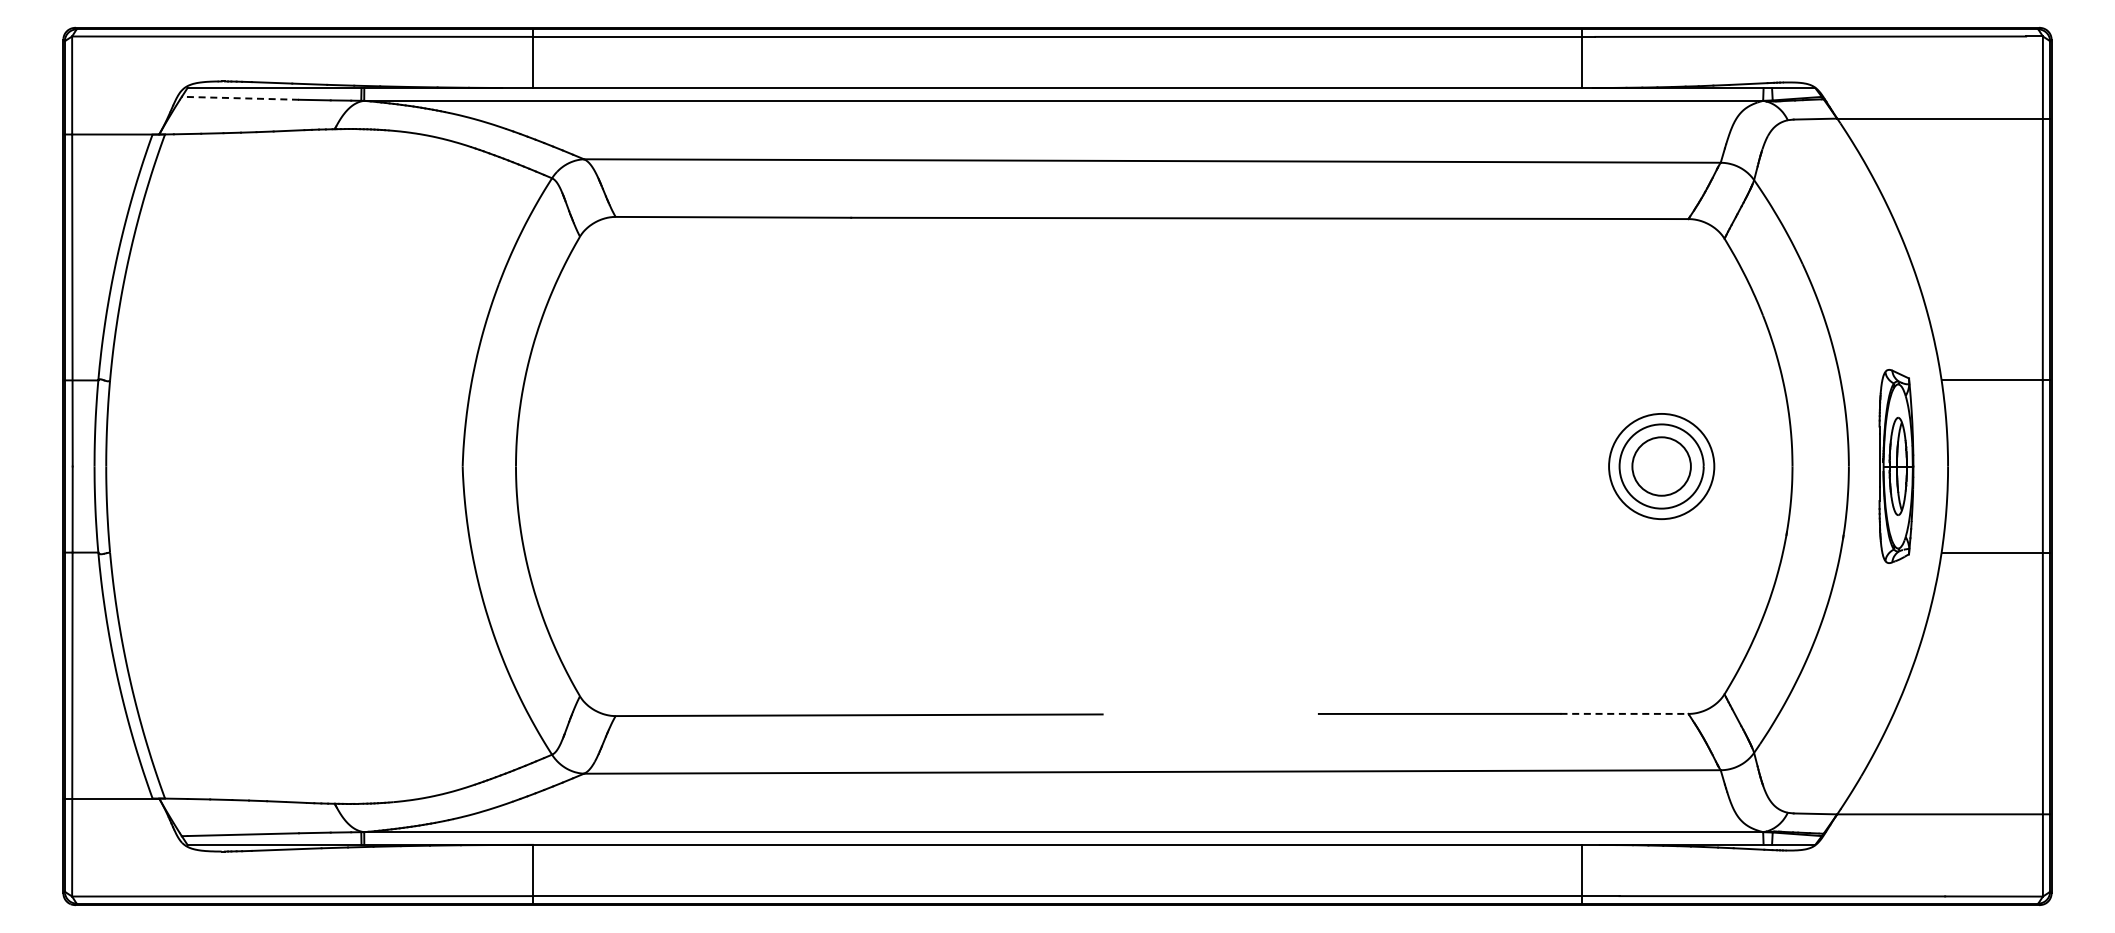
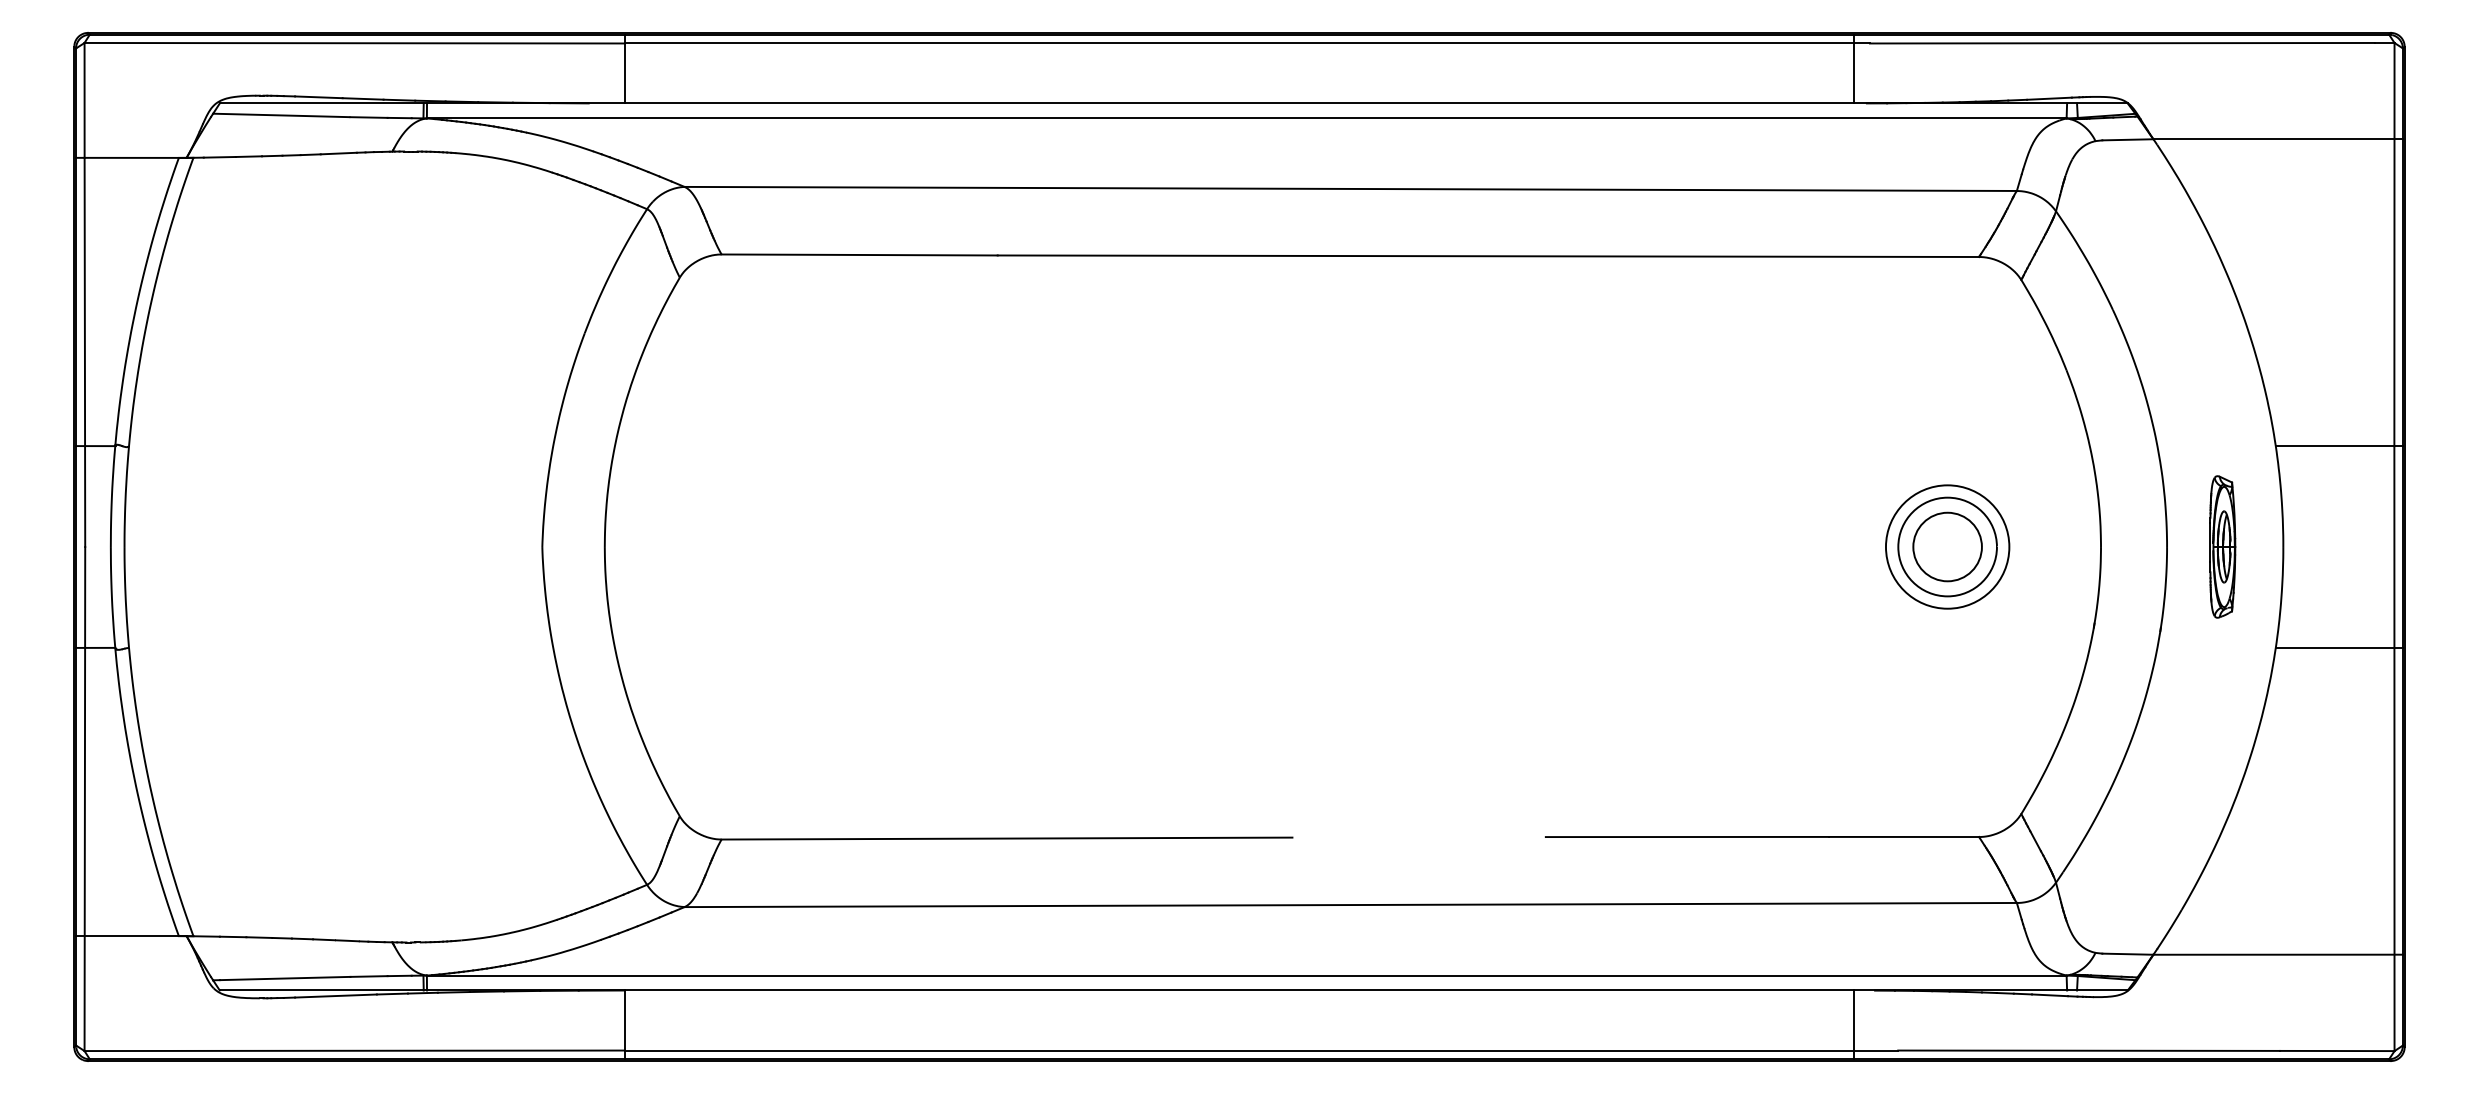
line: (240, 98) -> (281, 115), dashed -> solid
part: (1896, 466) -> (2222, 547), size x0.62
line: (1624, 713) -> (1904, 836), dashed -> solid

